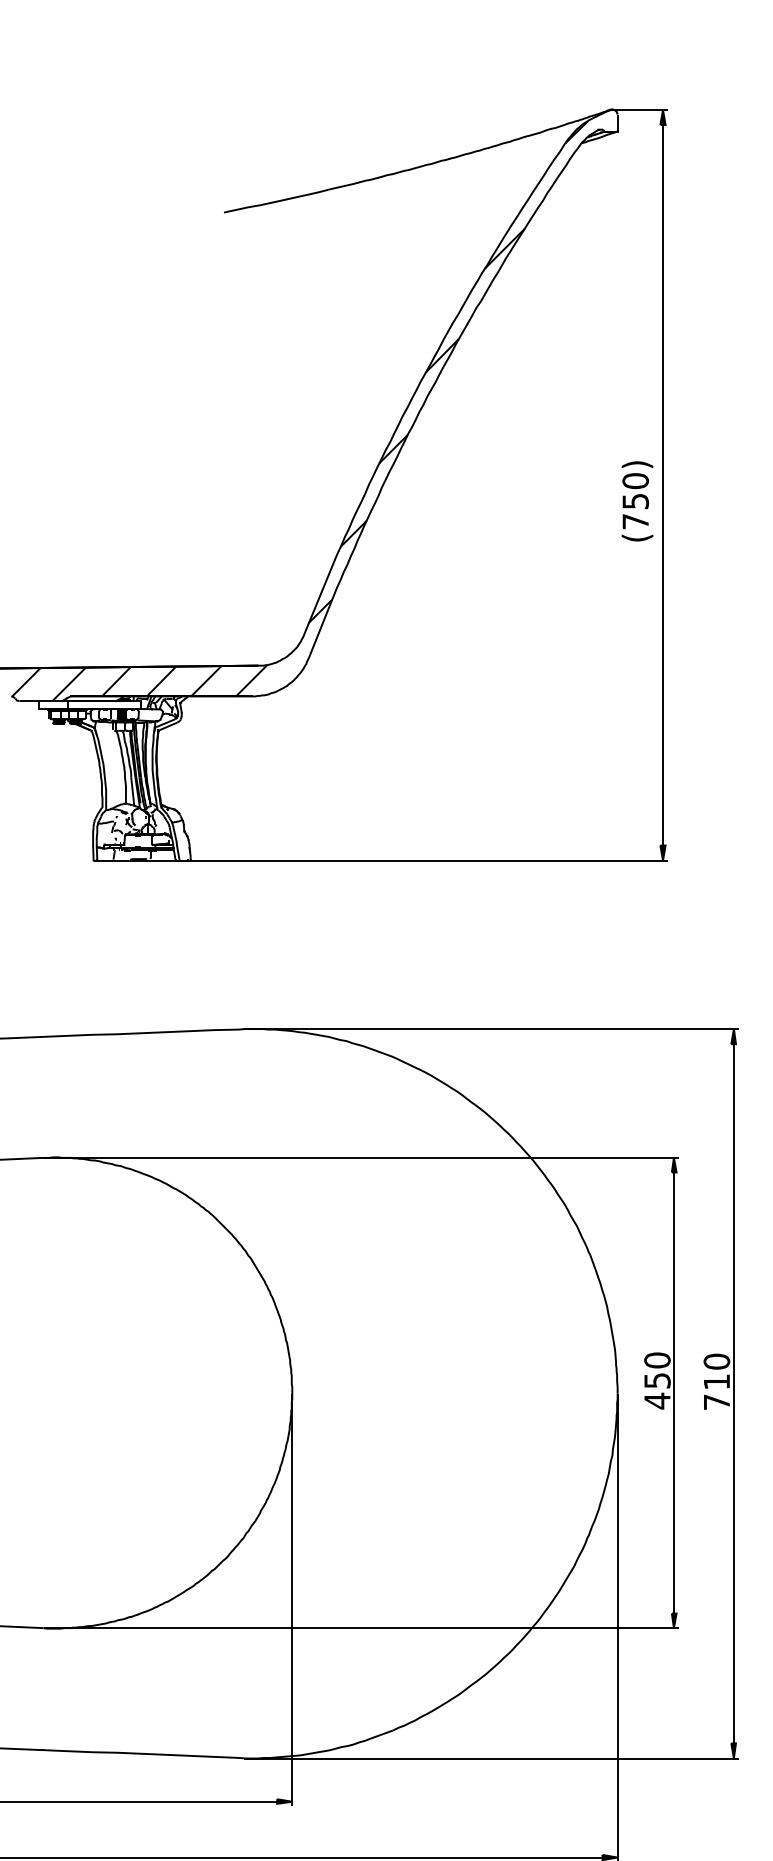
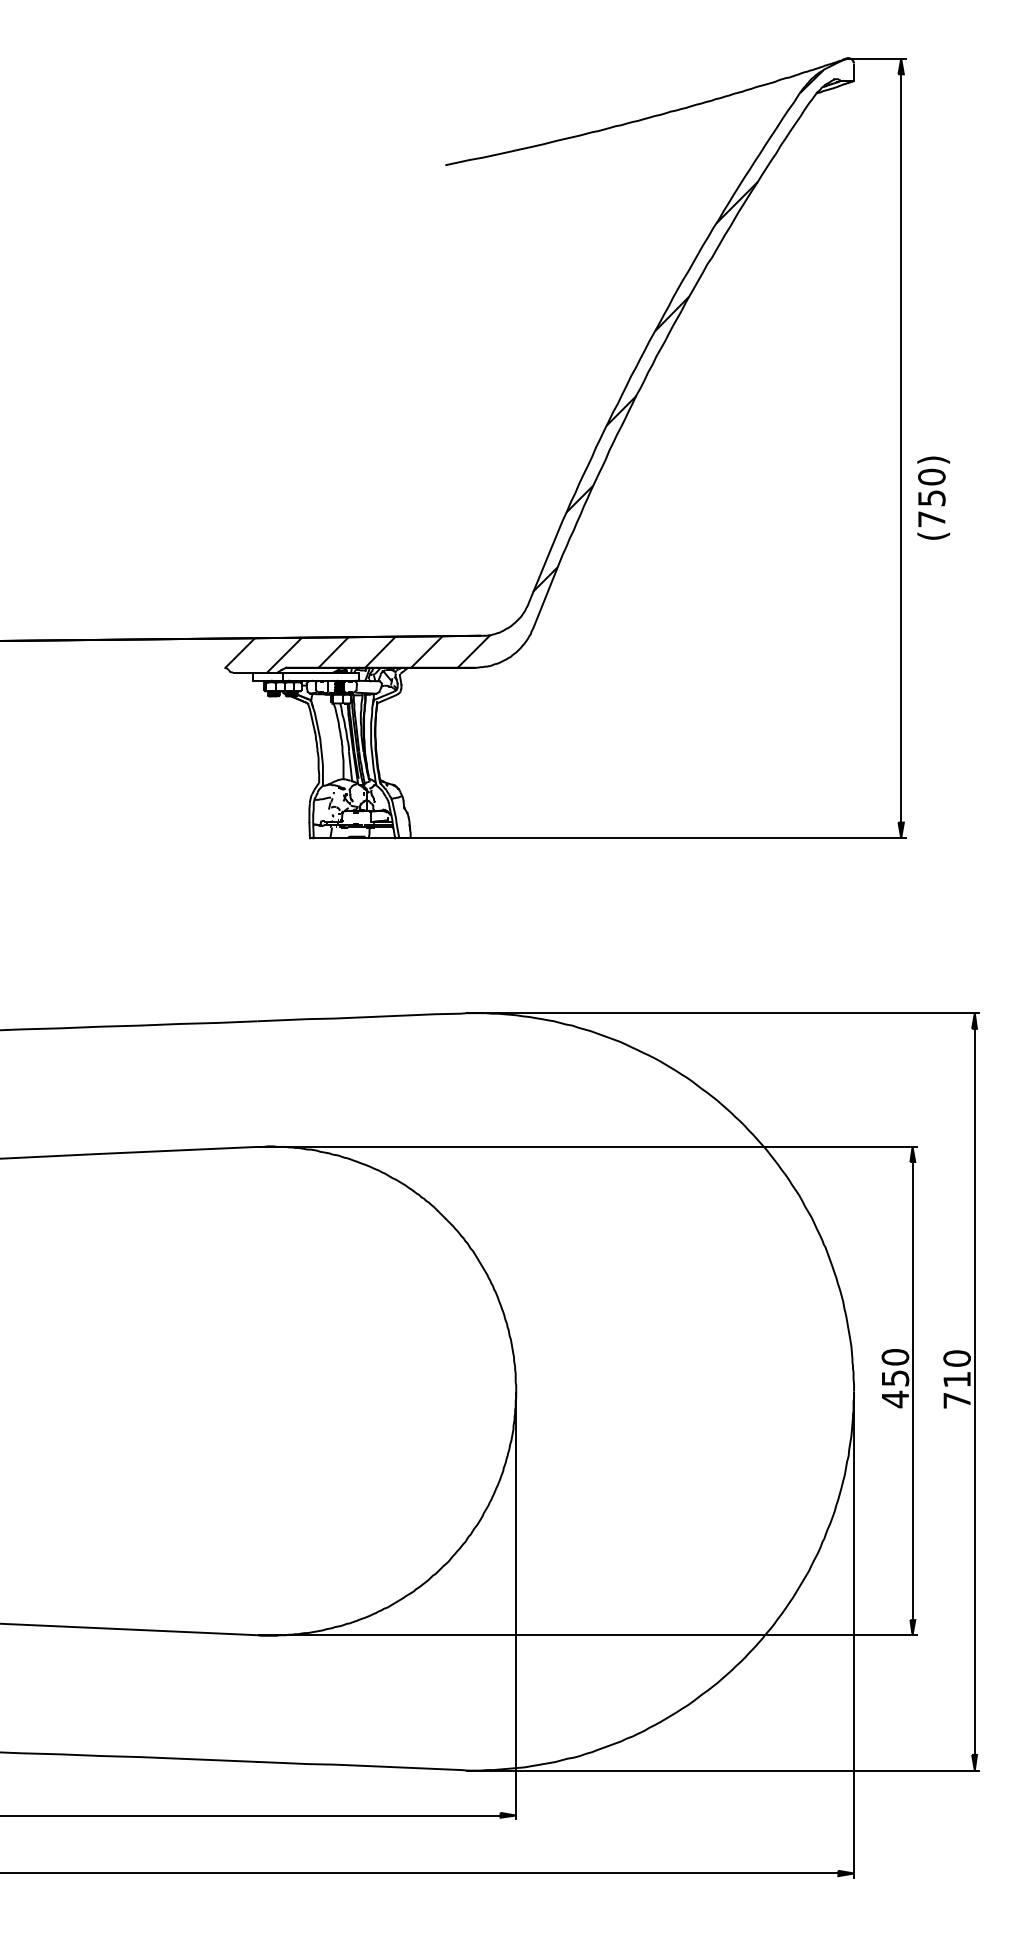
text: (637, 500) -> (933, 497), moved

